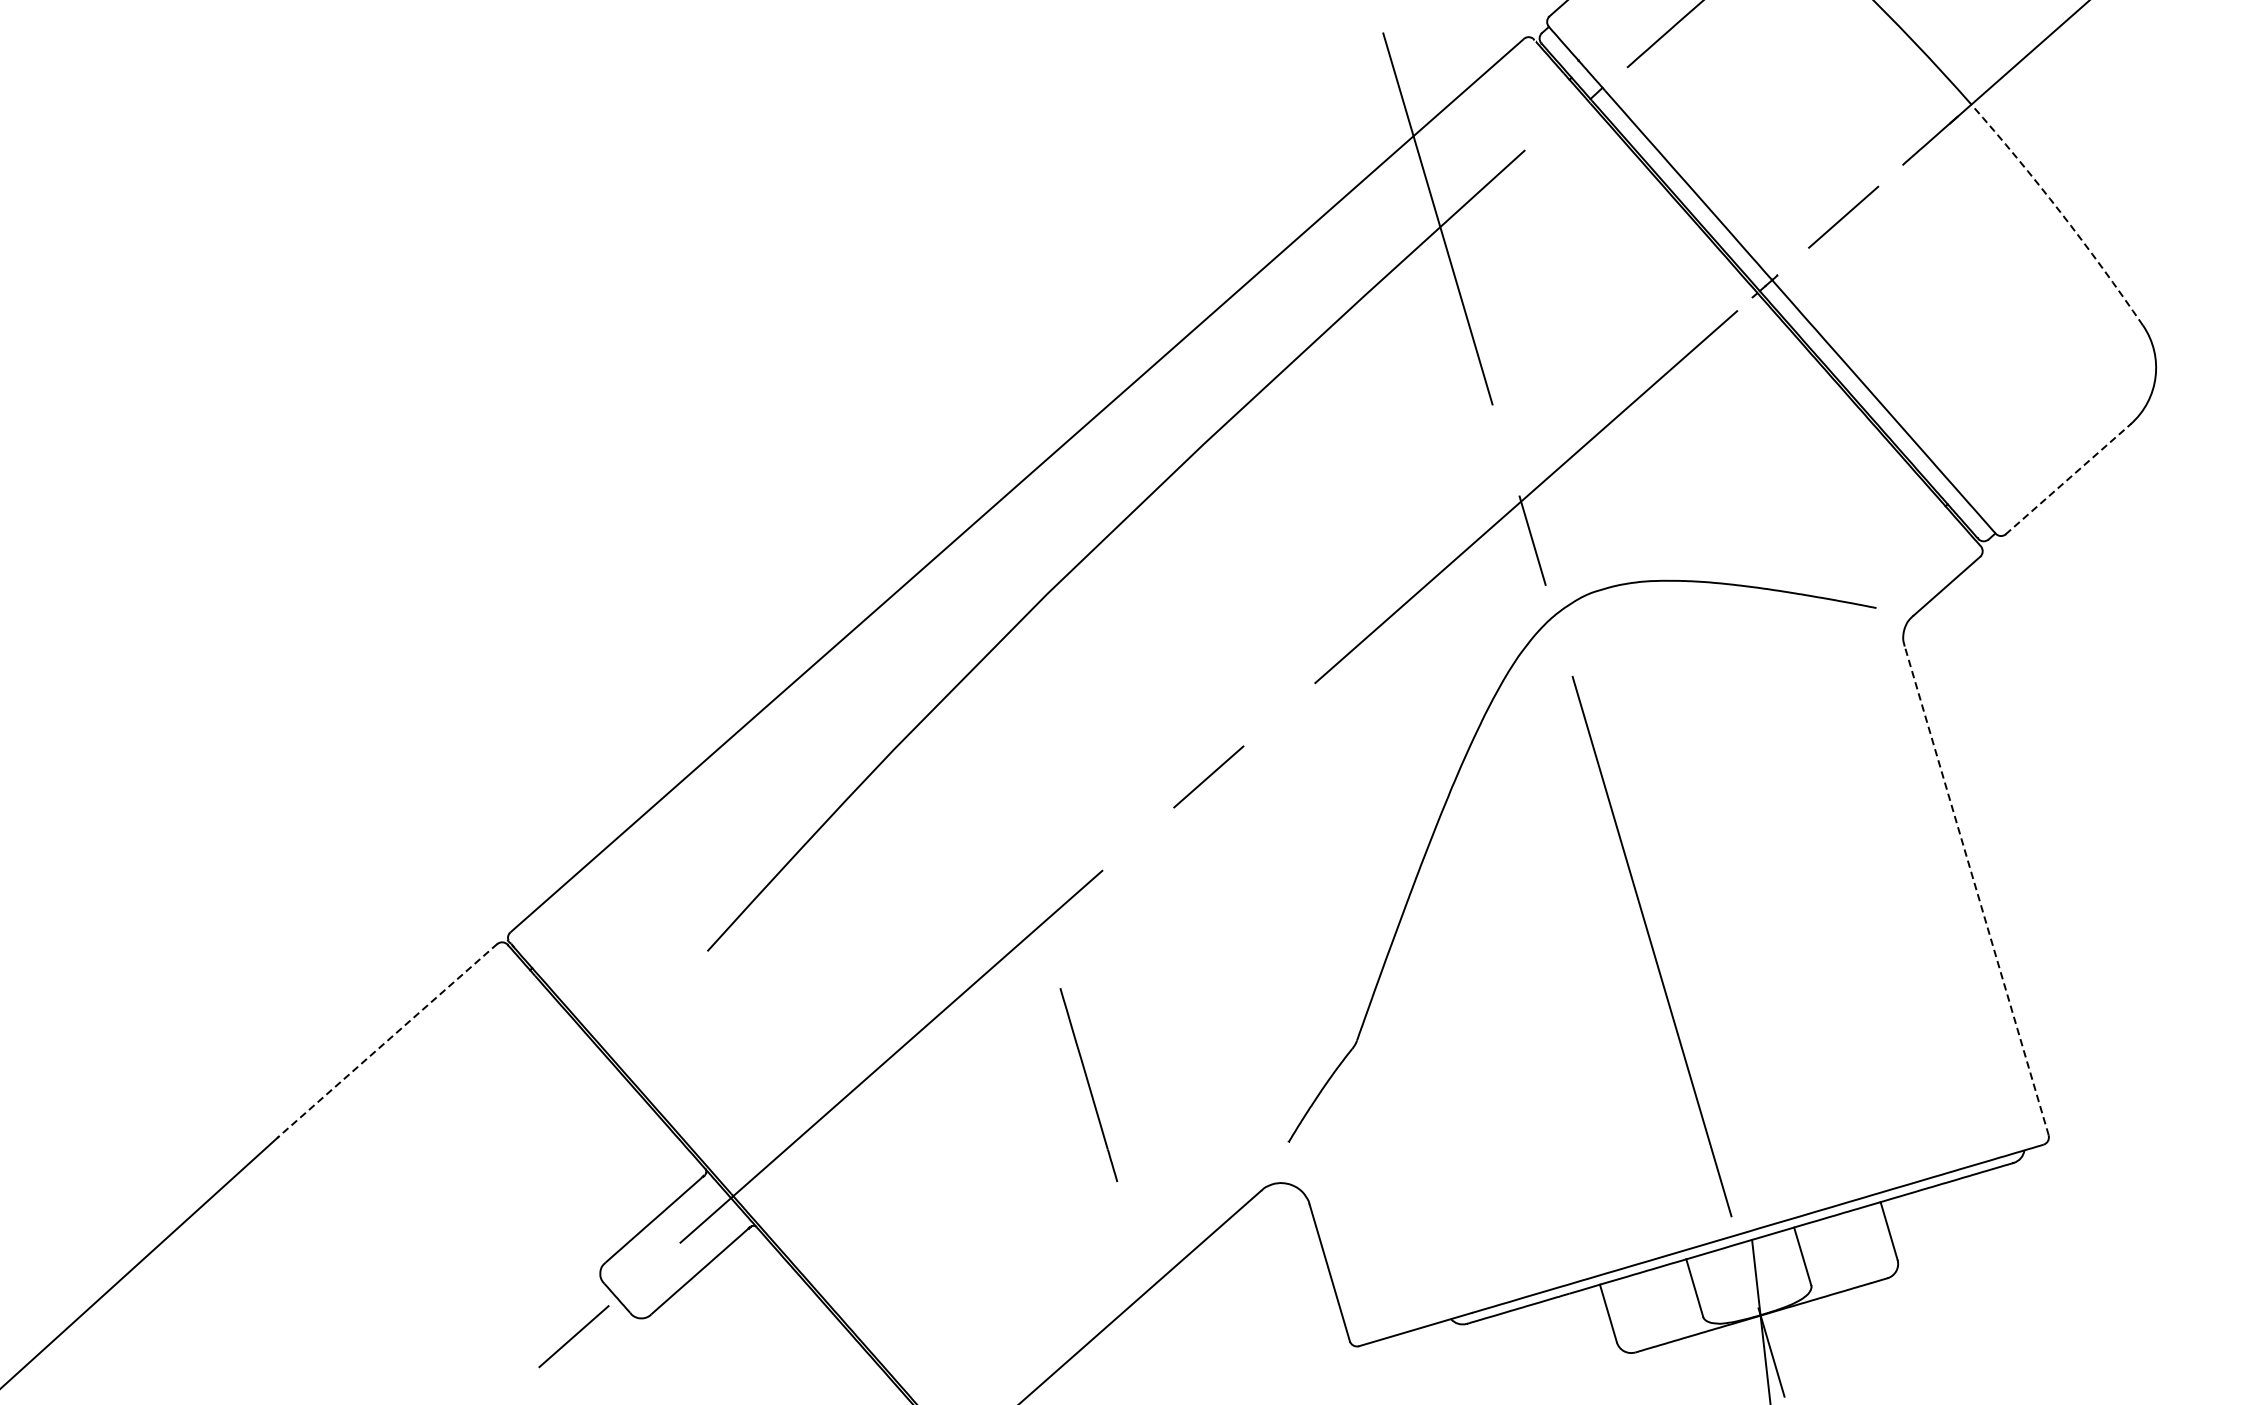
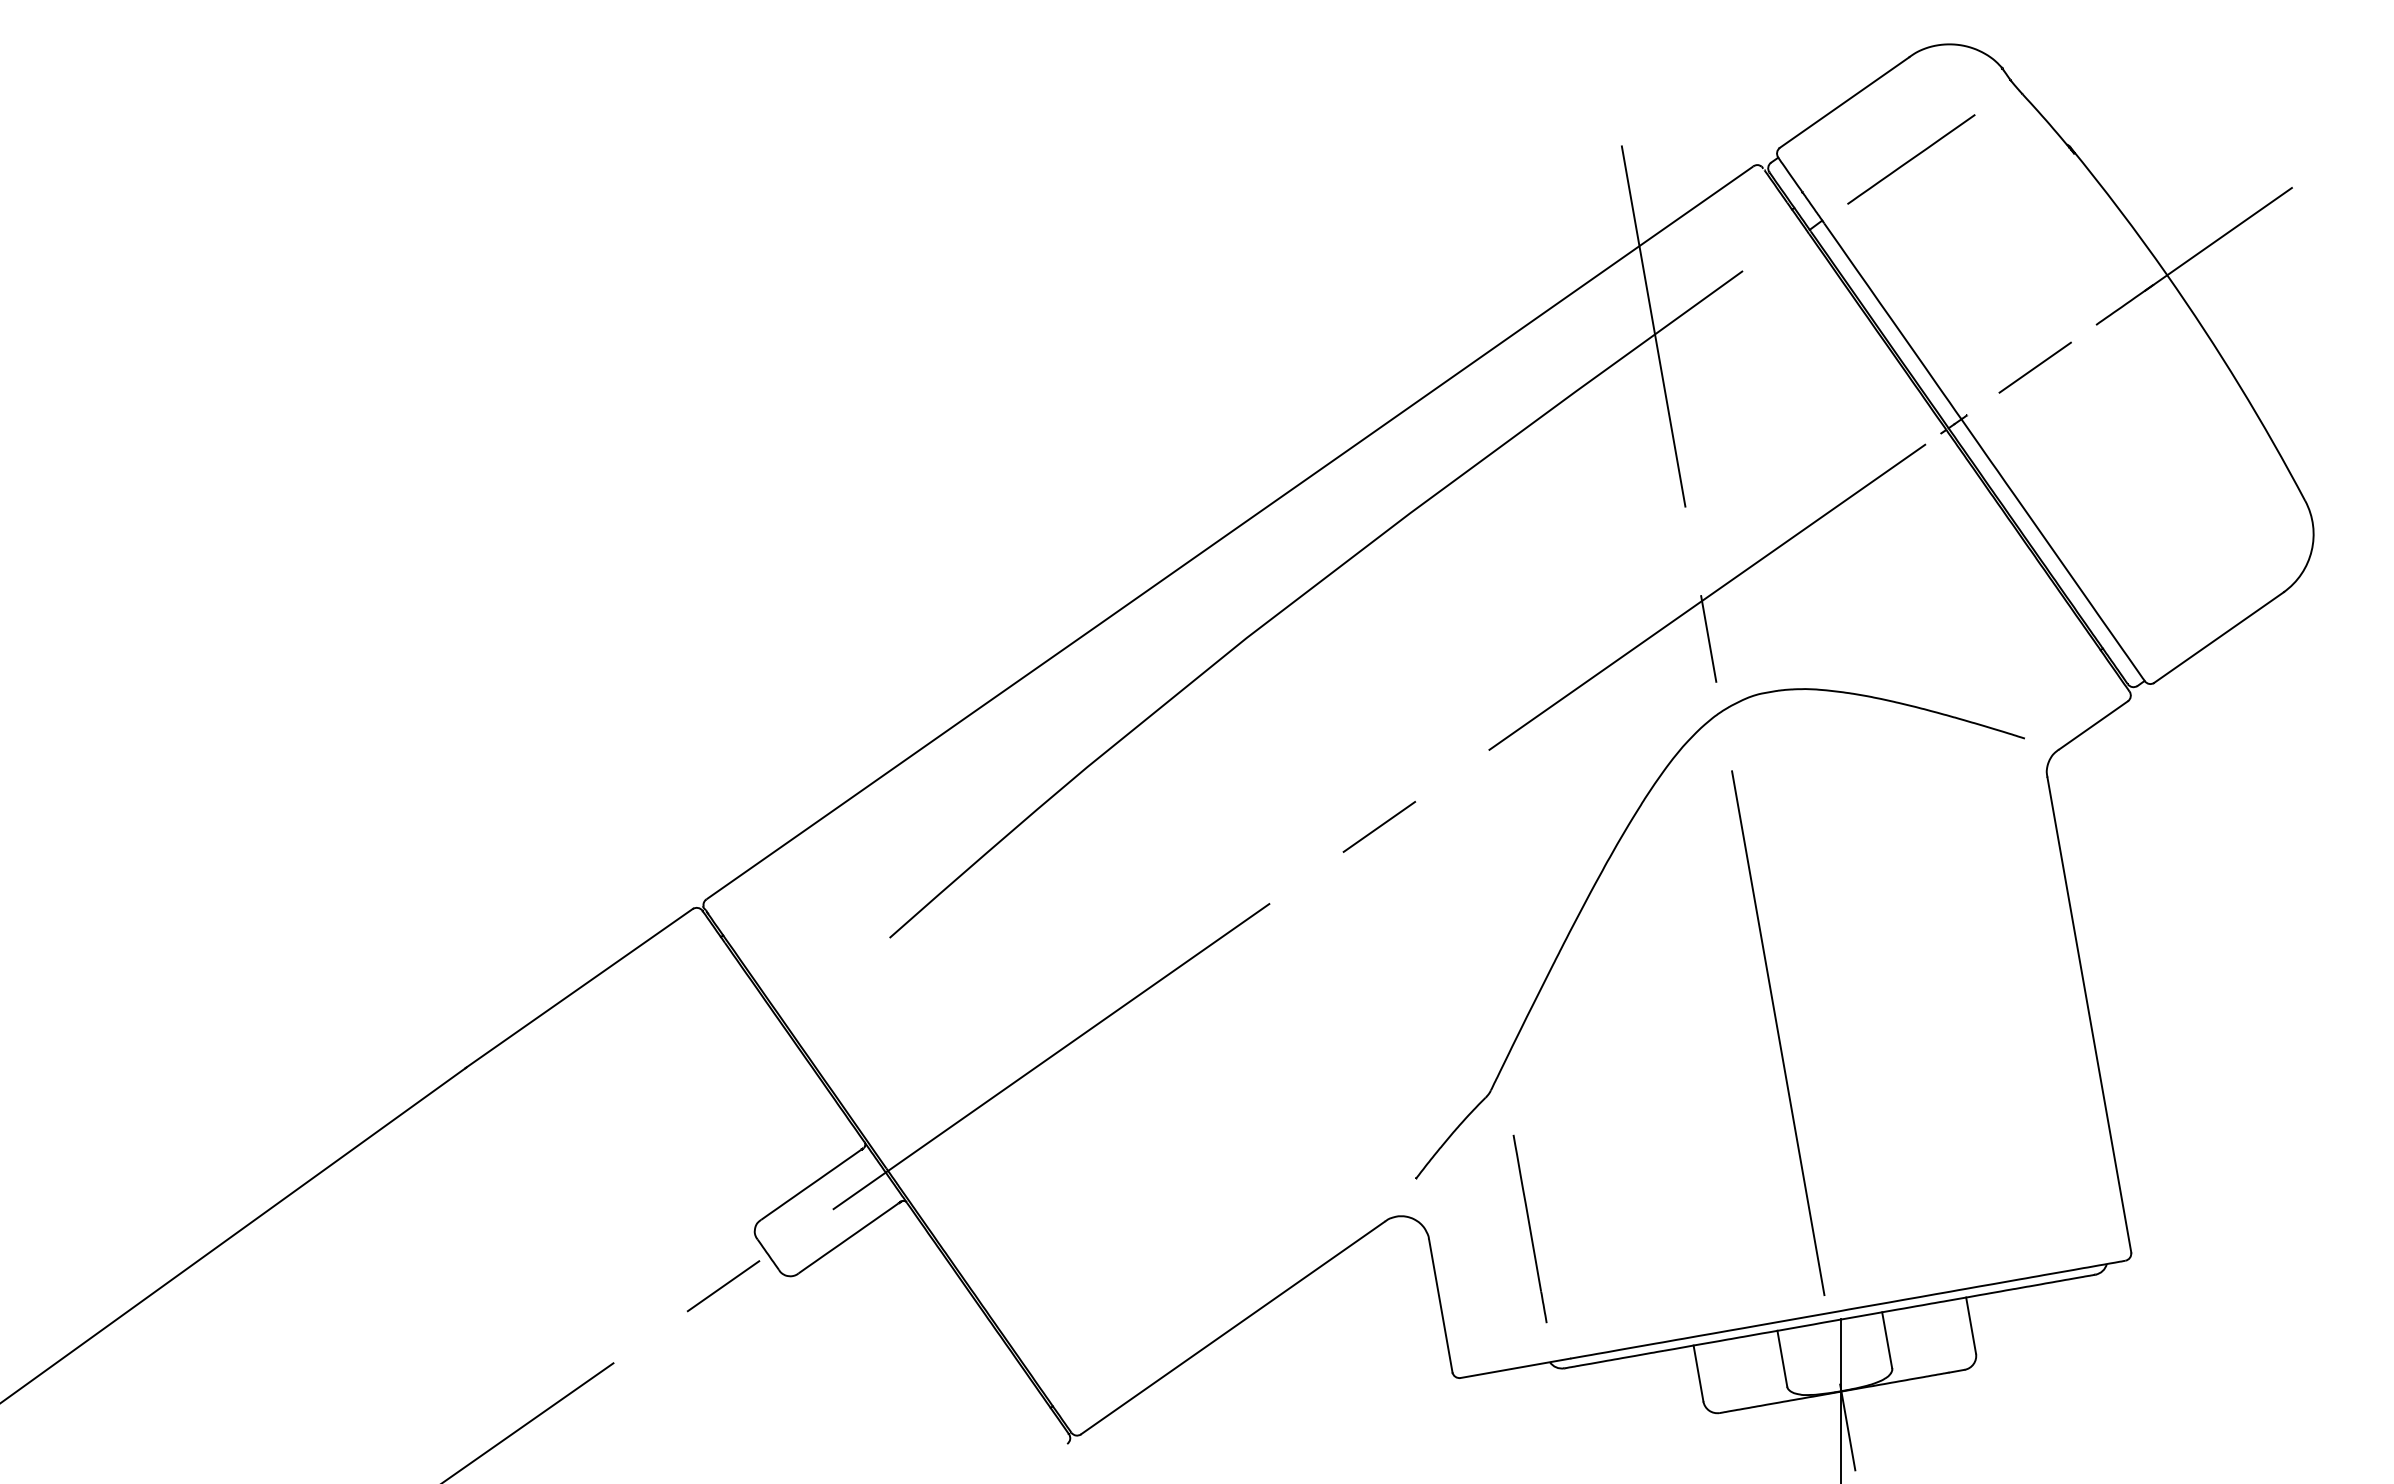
arc: (2060, 211) -> (2239, 385), dashed -> solid
line: (2068, 478) -> (2219, 637), dashed -> solid
line: (1976, 890) -> (2089, 1014), dashed -> solid
line: (386, 1041) -> (578, 988), dashed -> solid
line: (1088, 1084) -> (1529, 1228), moved

